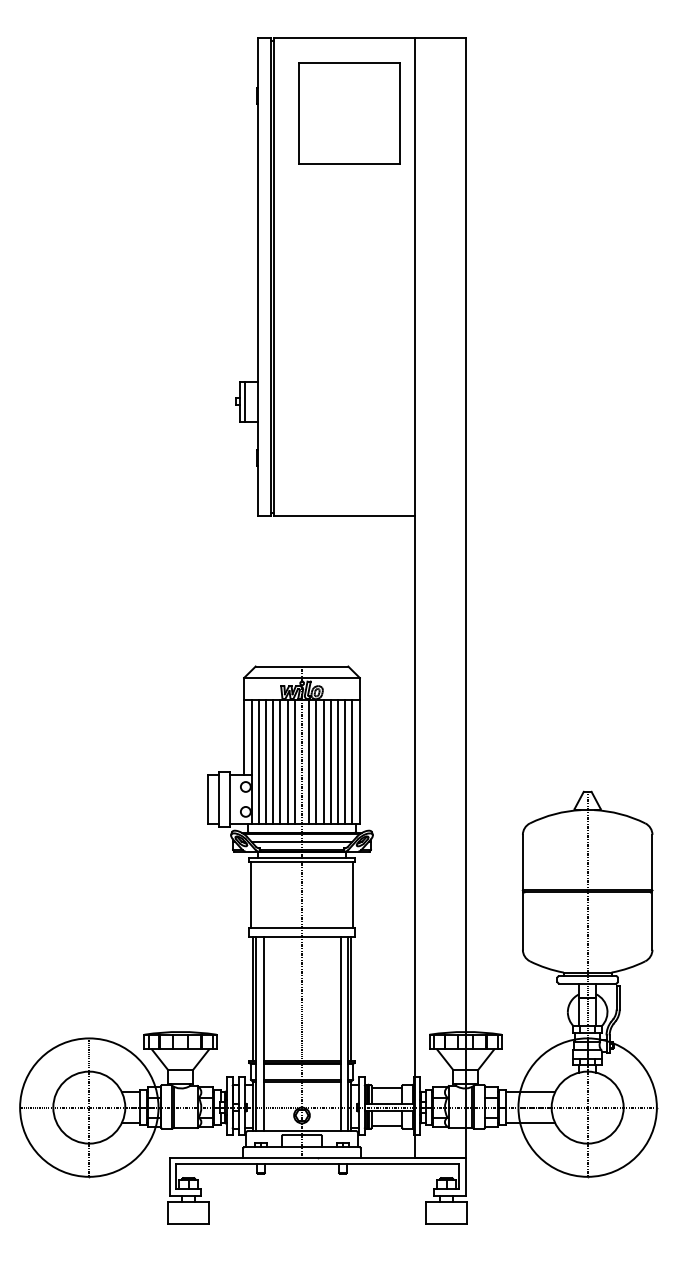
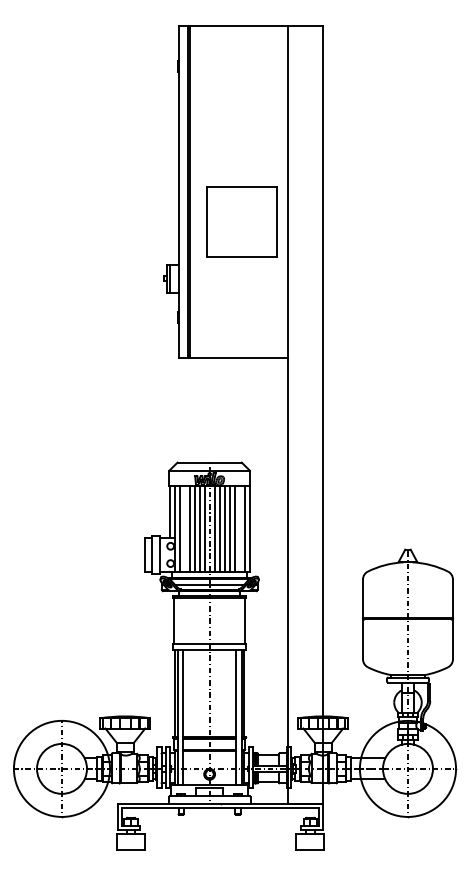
part: (347, 113) -> (241, 221), moved
line: (265, 761) -> (184, 528), removed
line: (344, 761) -> (239, 528), removed

